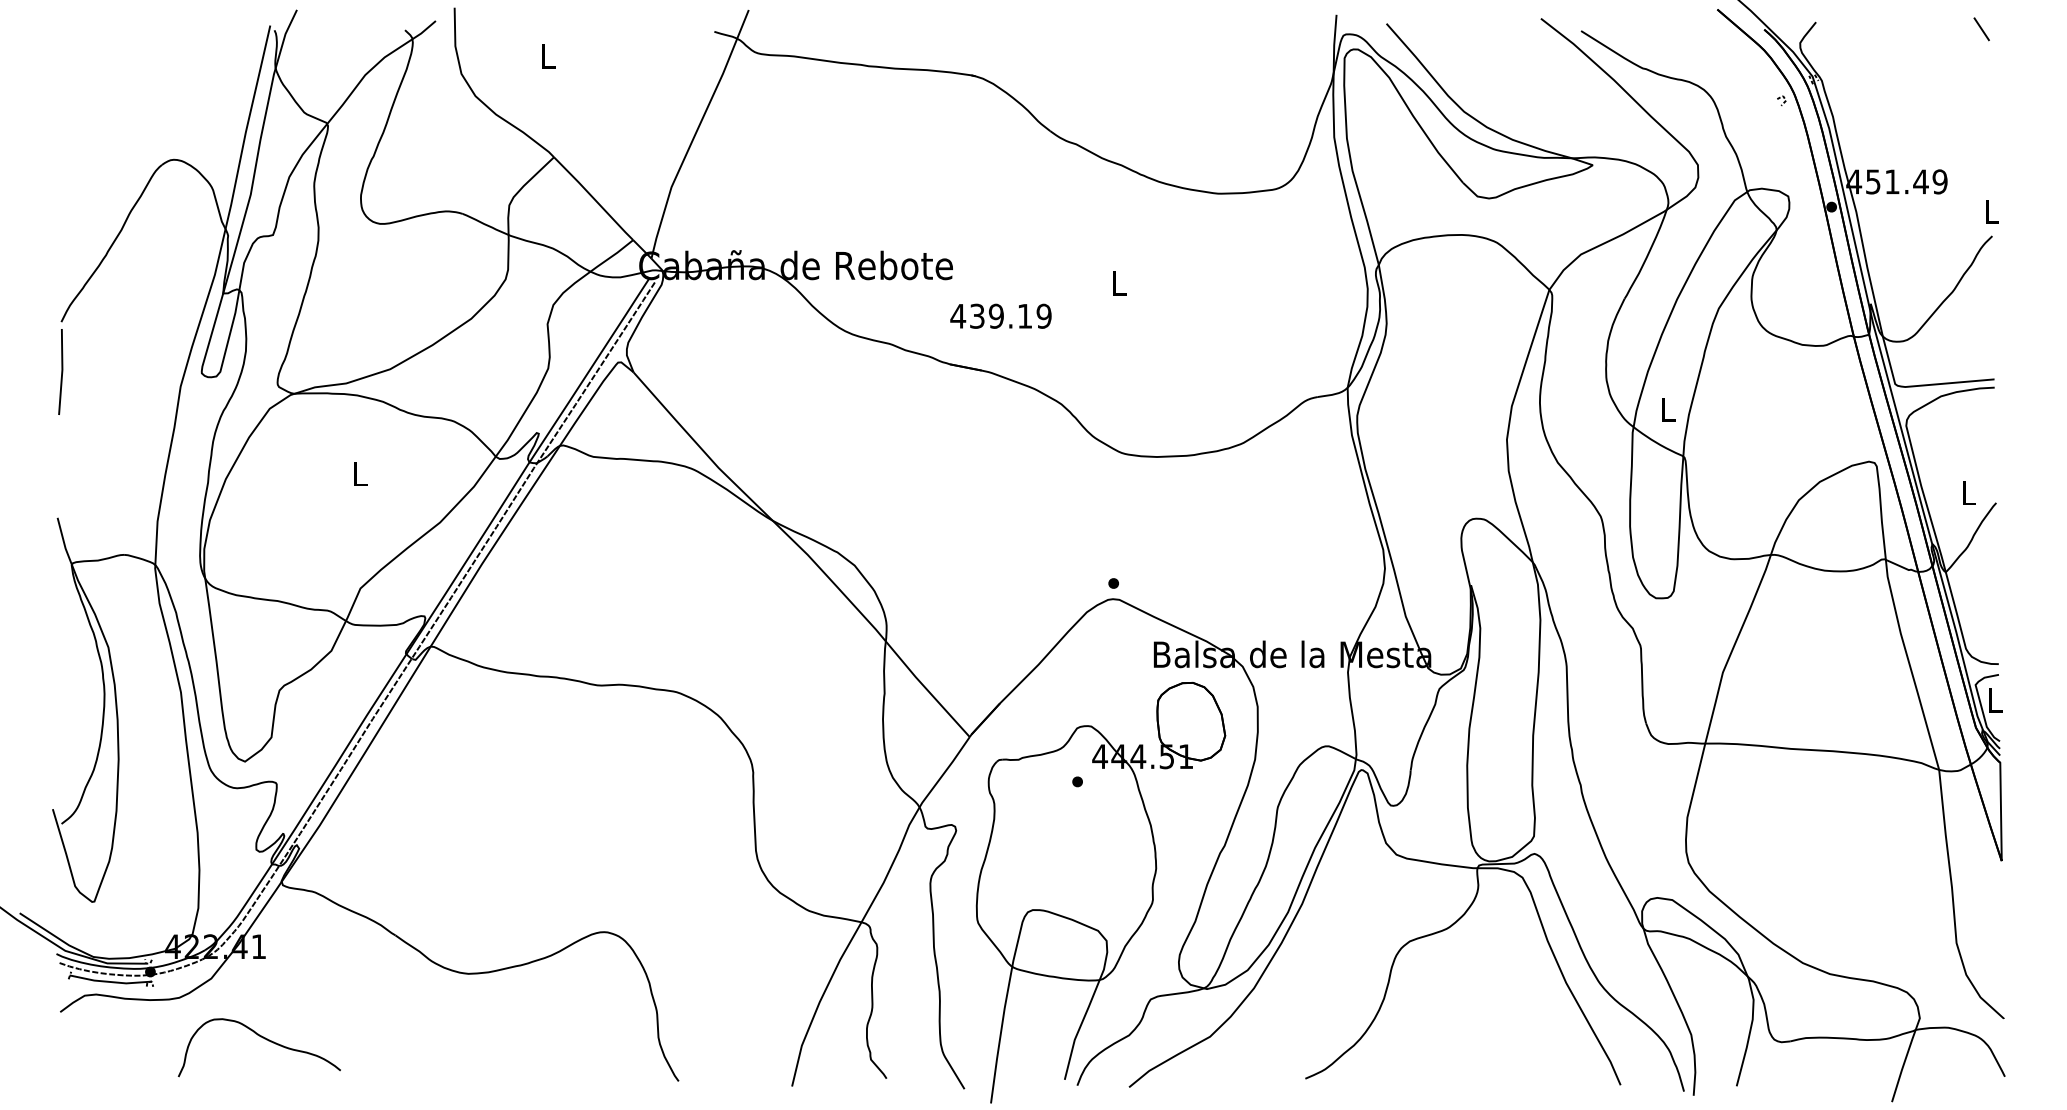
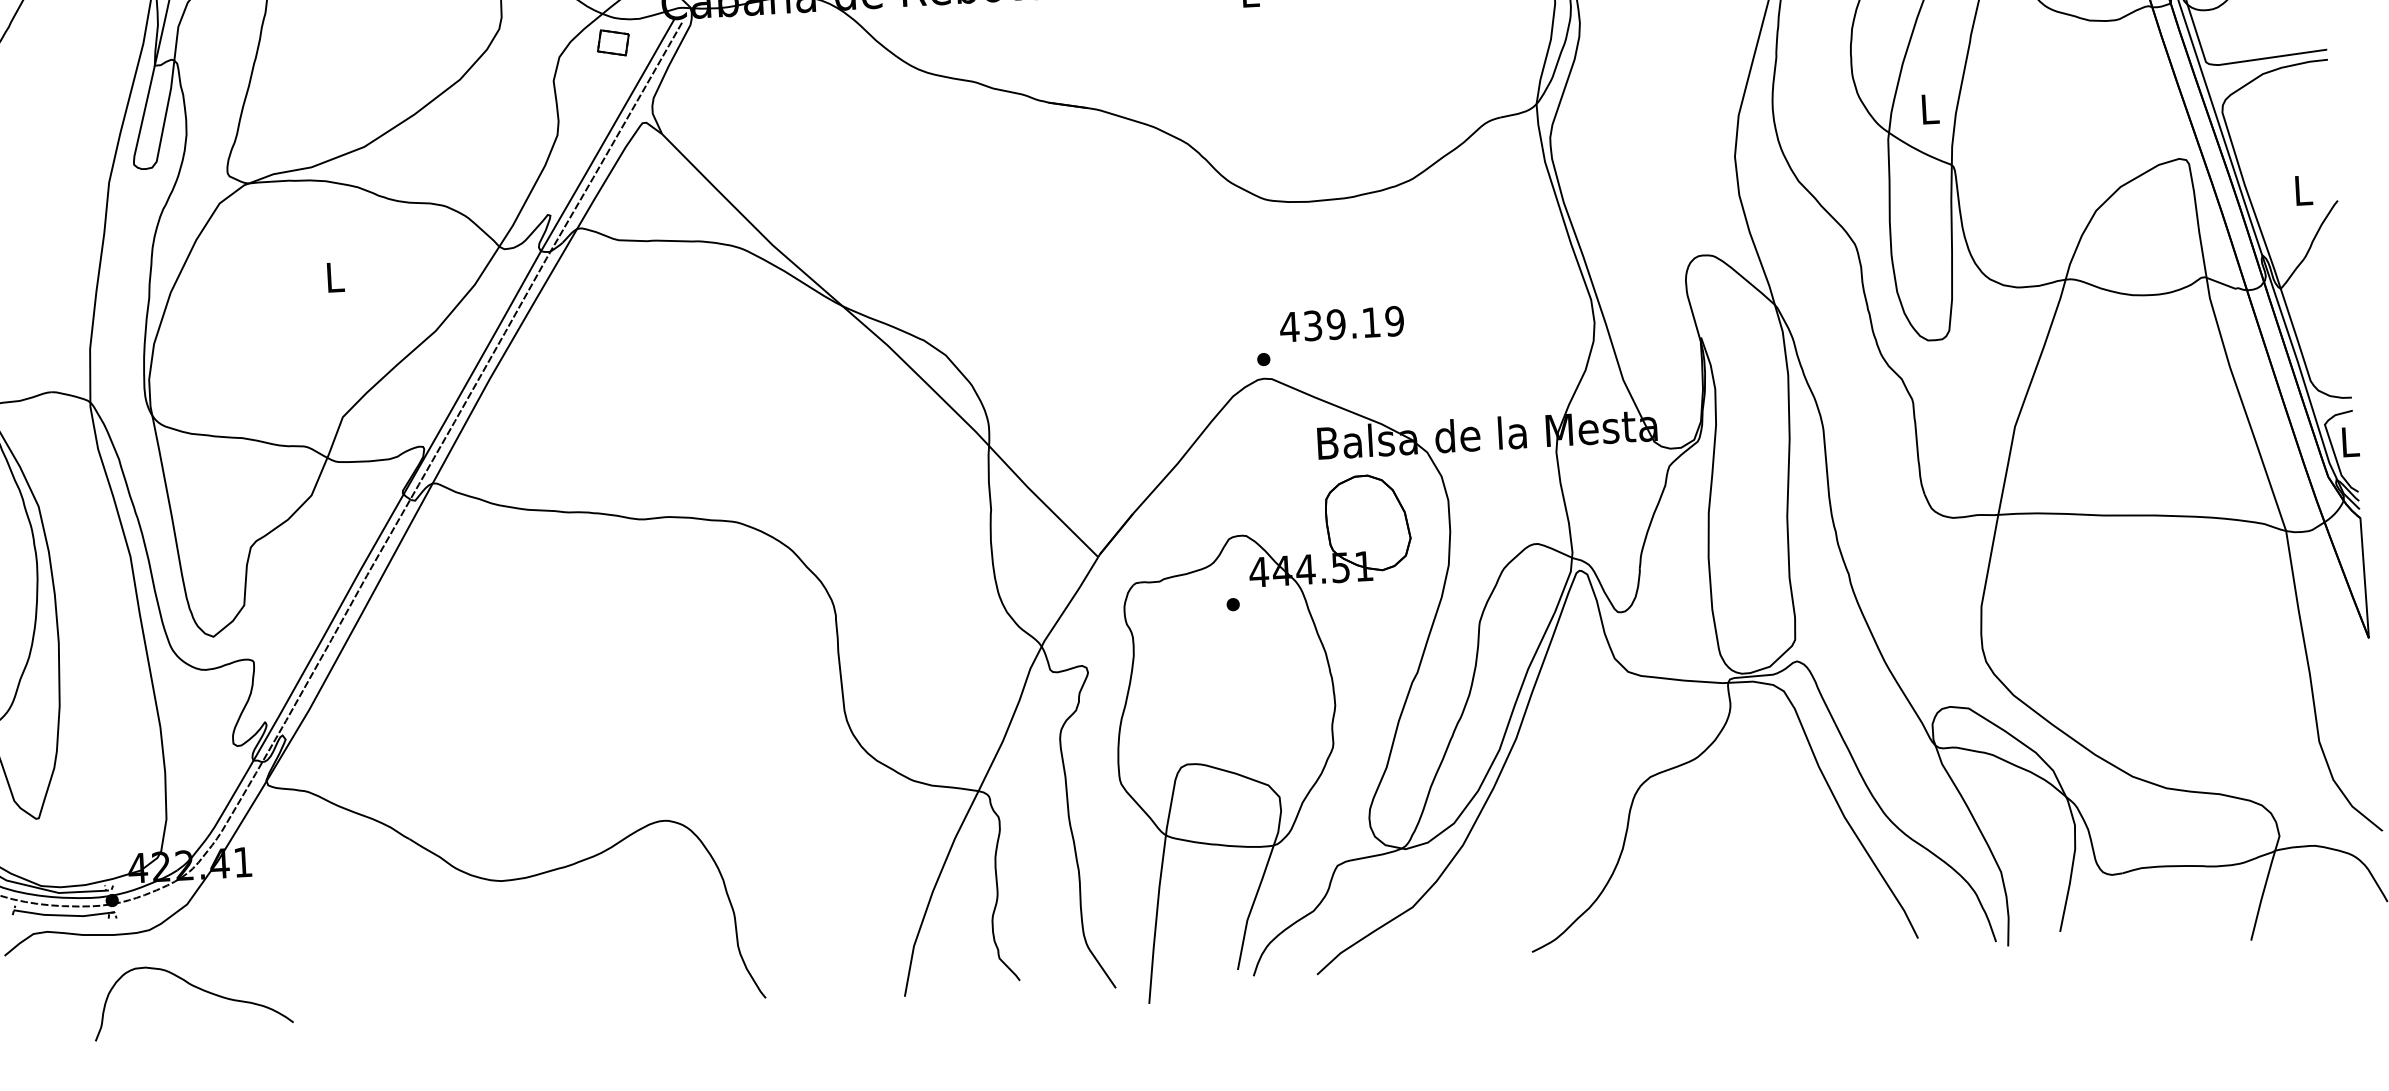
part: (597, 295) -> (612, 42), added
text: (1000, 315) -> (1341, 323), moved
curve: (262, 1038) -> (195, 988), moved

